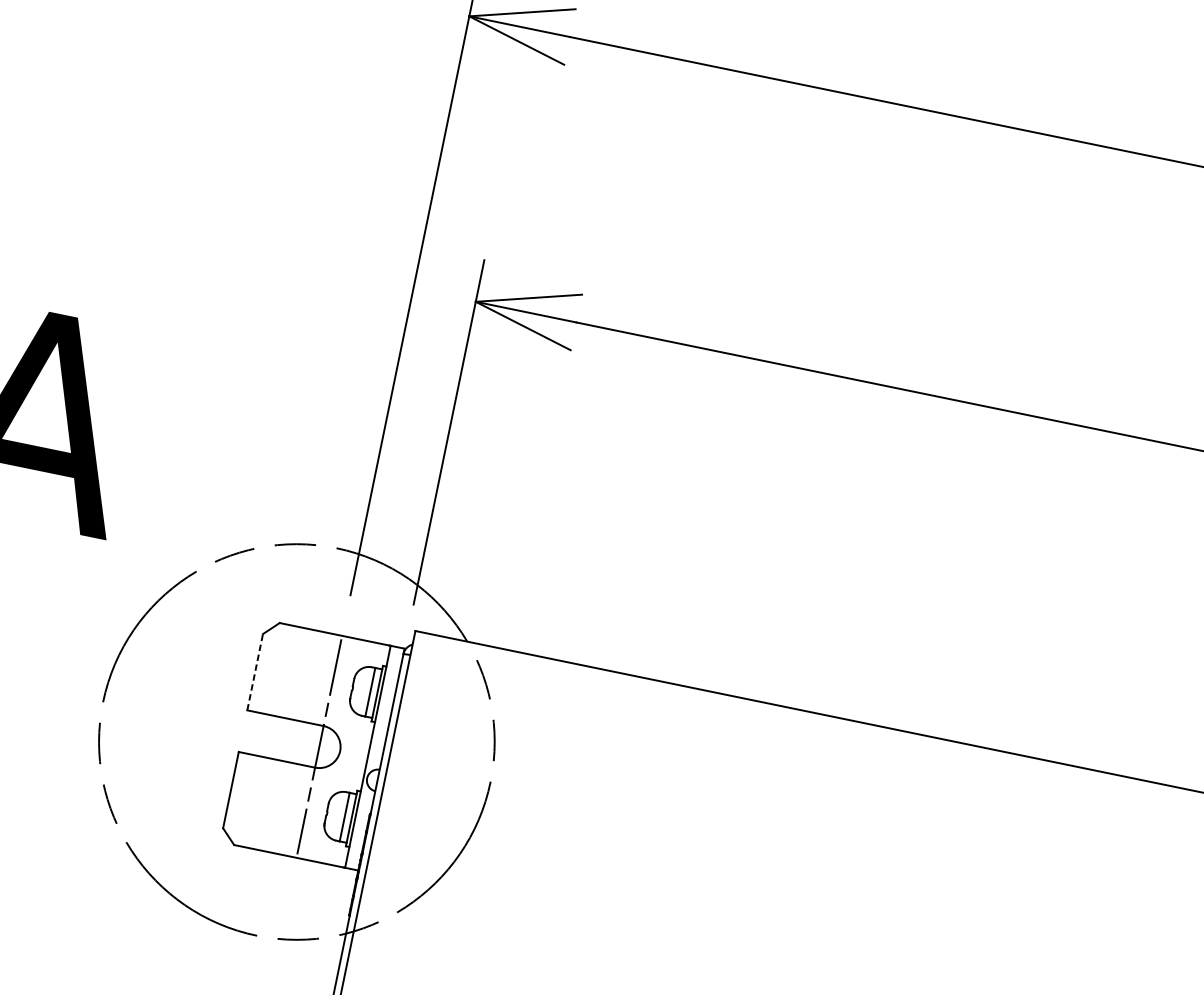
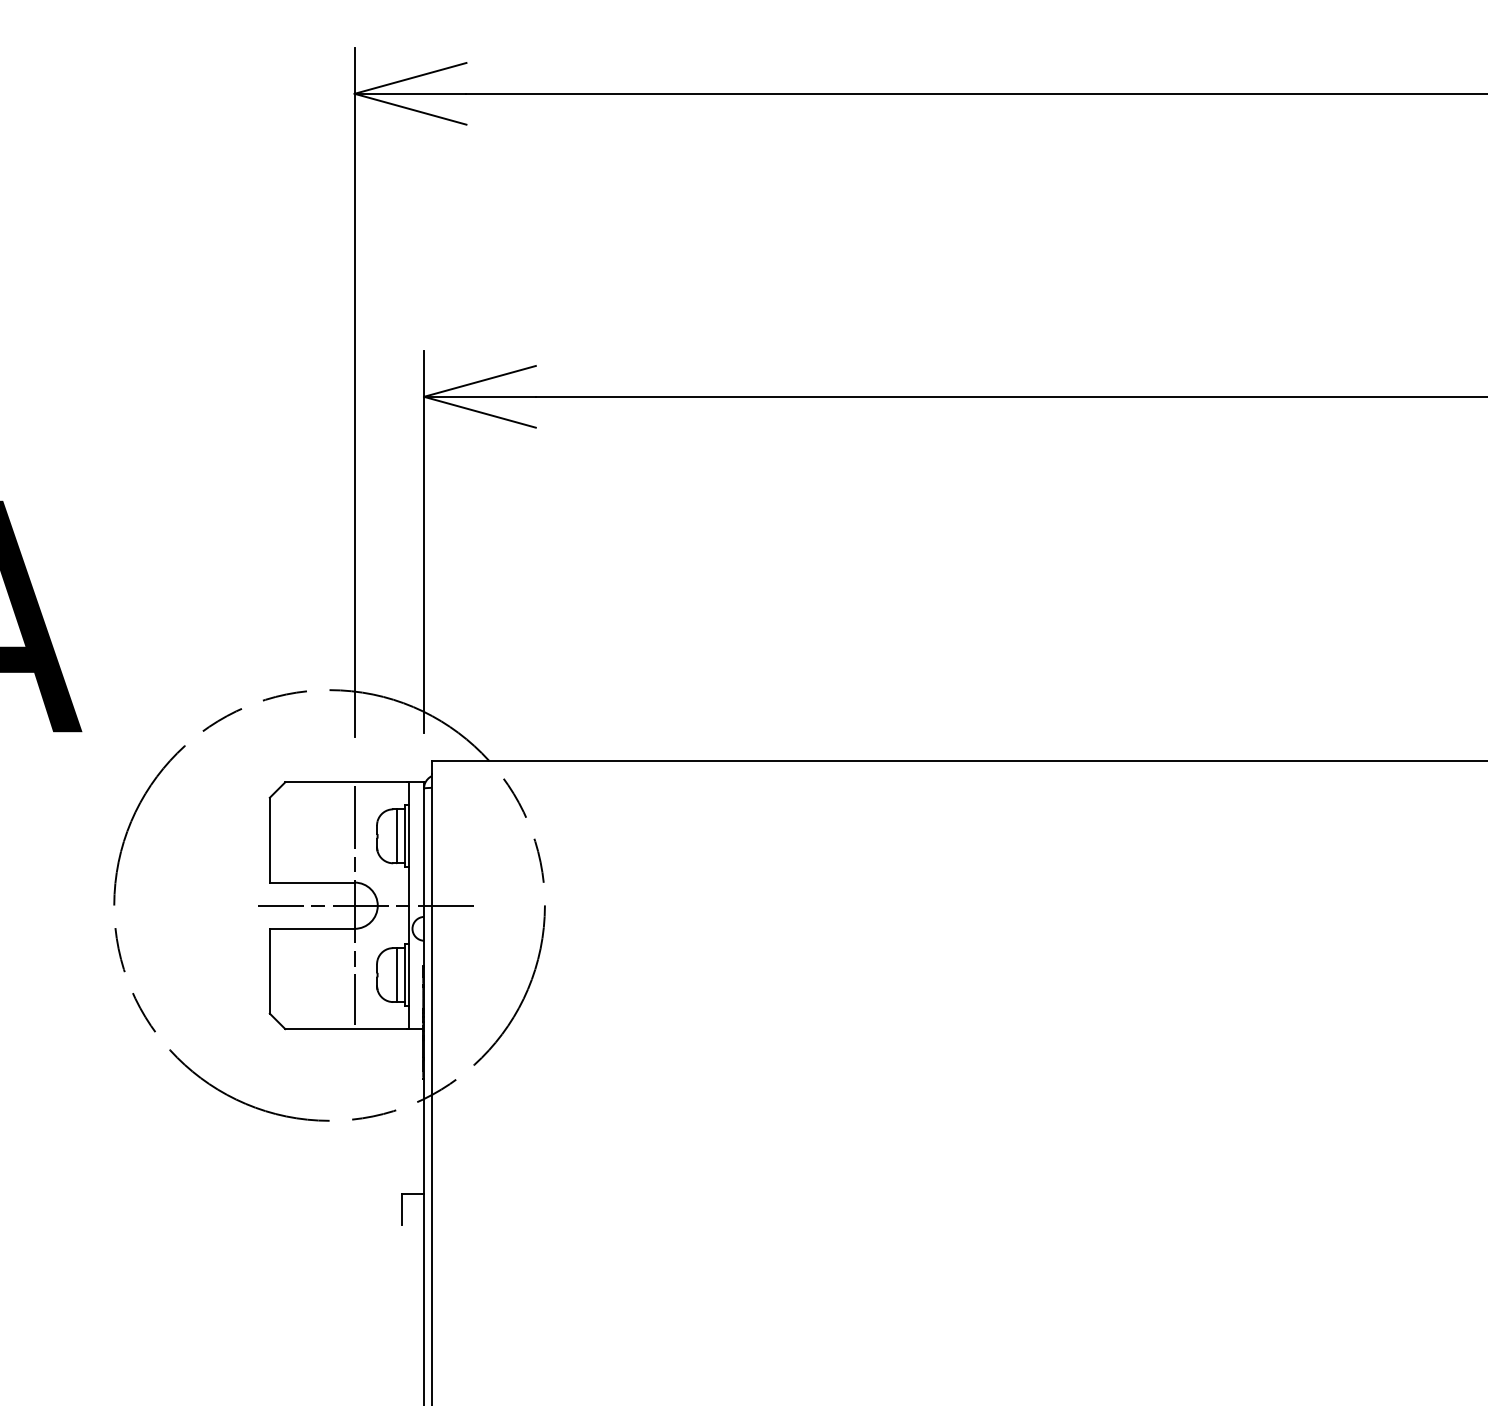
line: (254, 671) -> (269, 839), dashed -> solid
line: (330, 748) -> (366, 905), added

